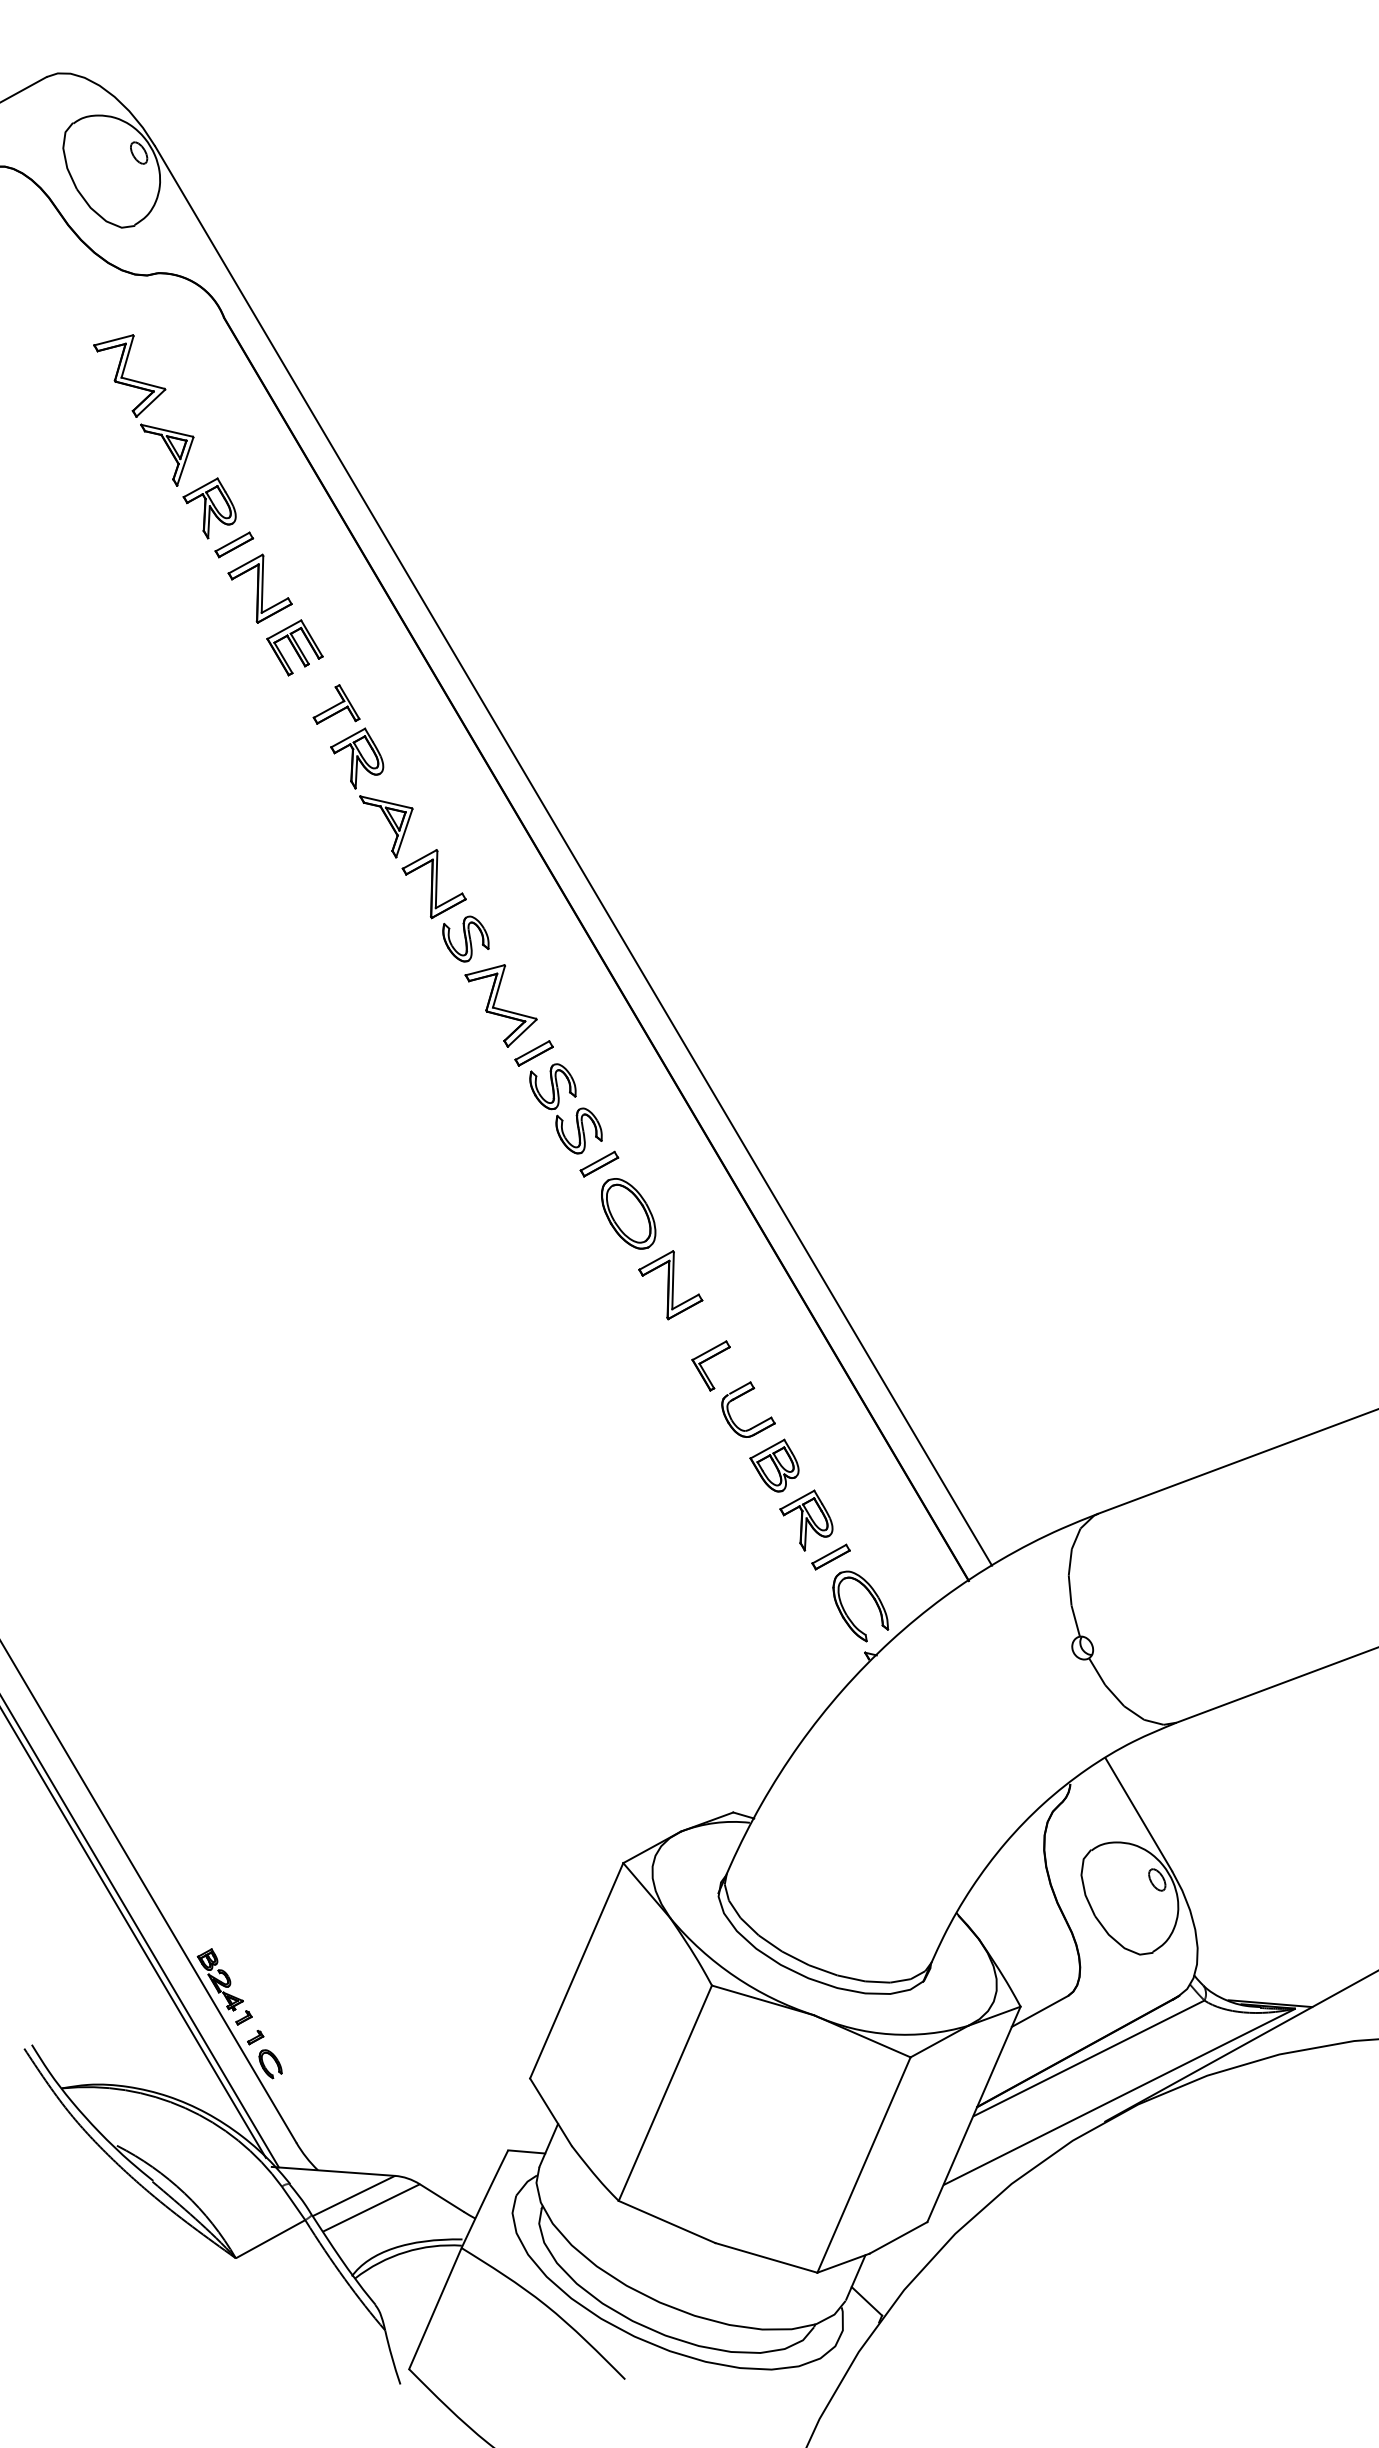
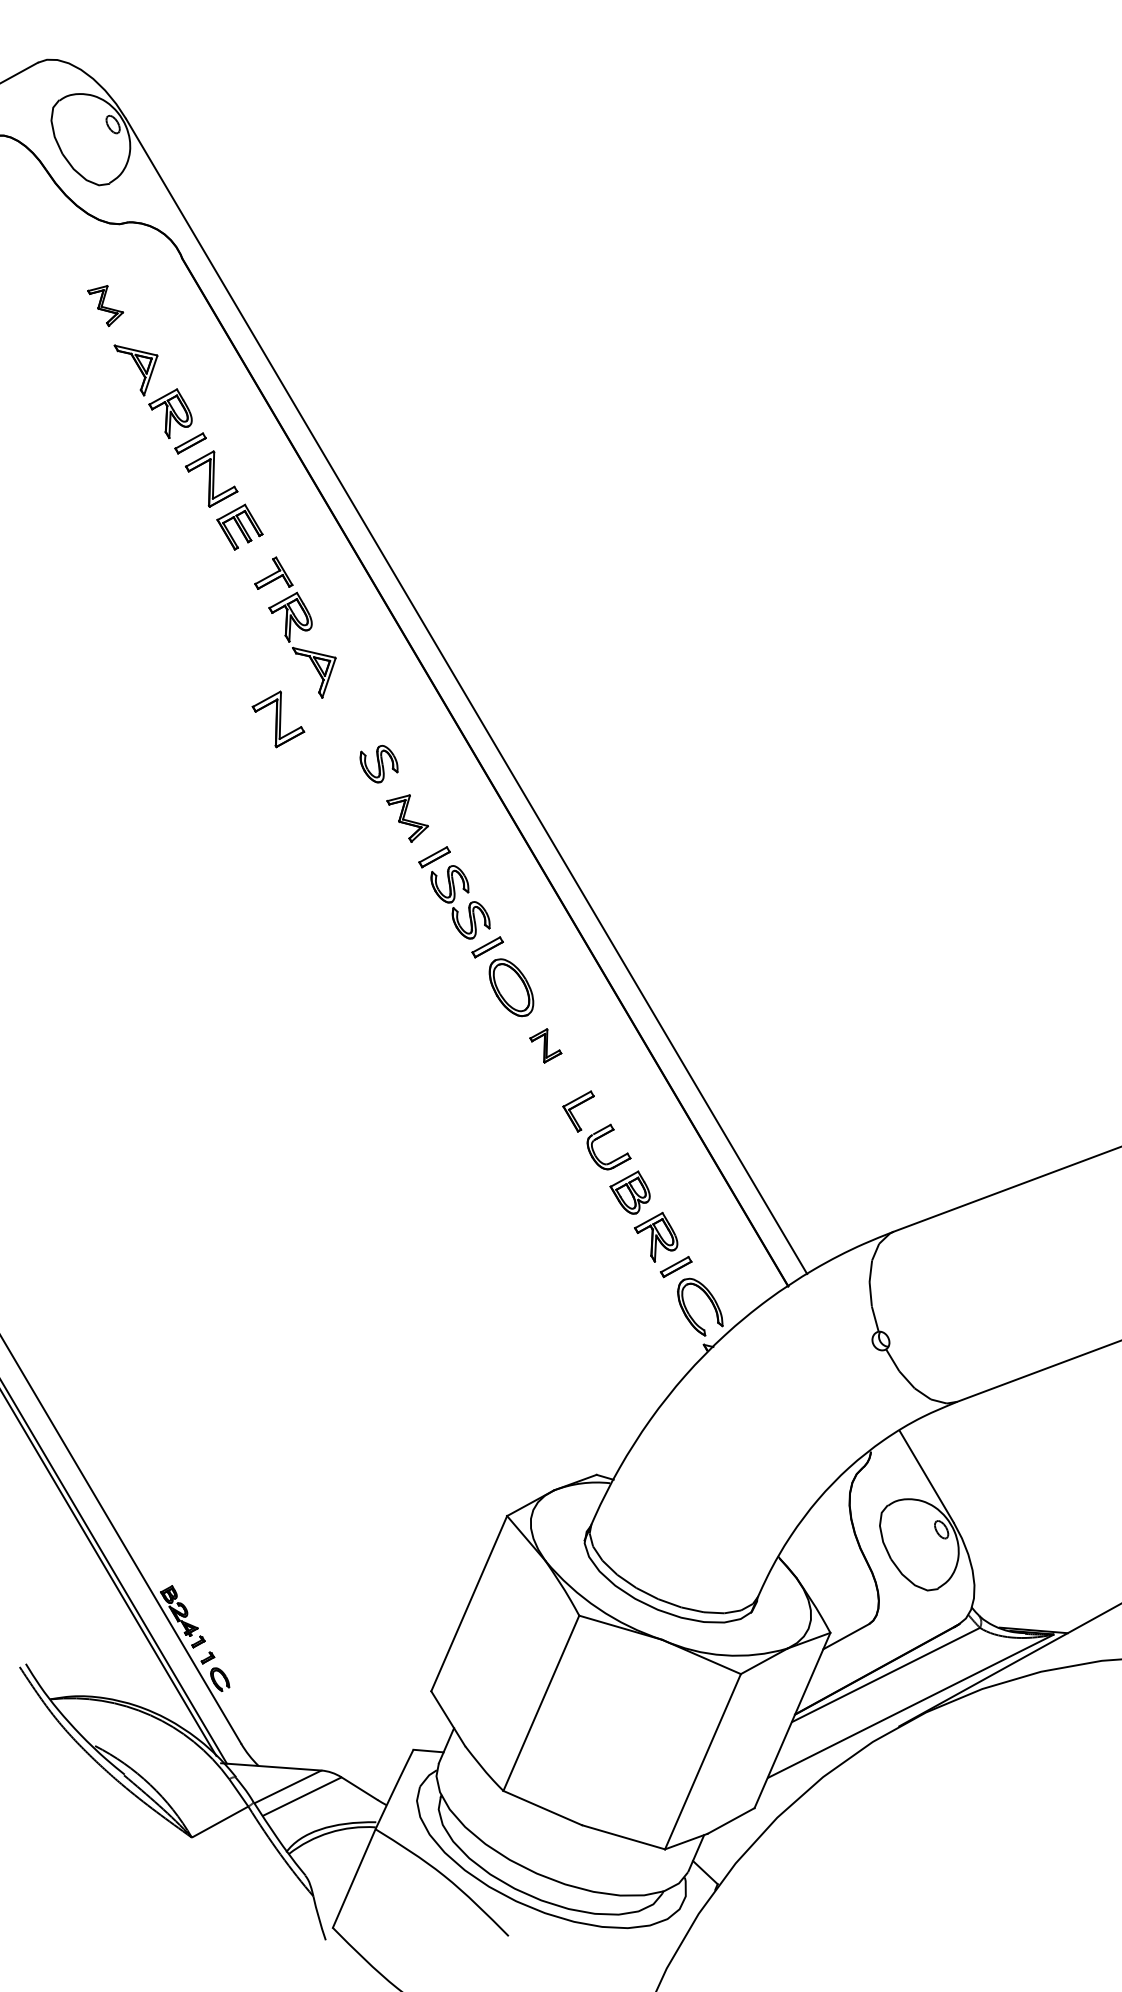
part: (129, 375) -> (105, 305), size x0.6
part: (433, 884) -> (277, 719), moved
part: (500, 1005) -> (407, 818), size x0.7
part: (670, 1285) -> (545, 1046), size x0.6

